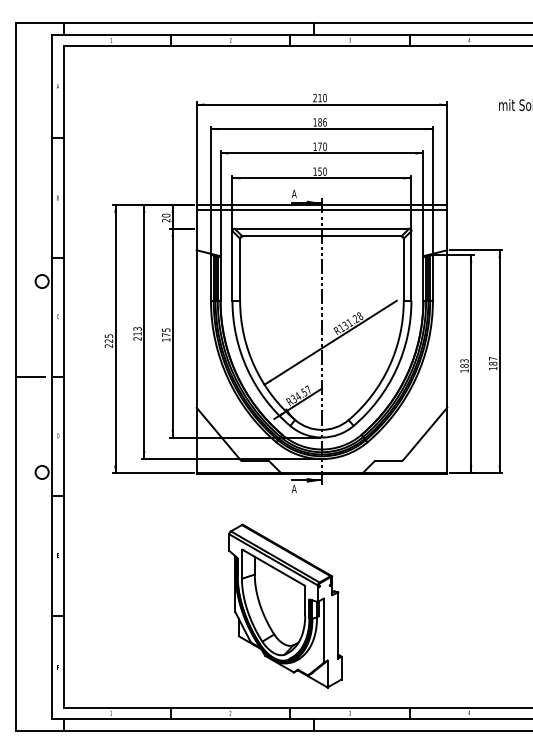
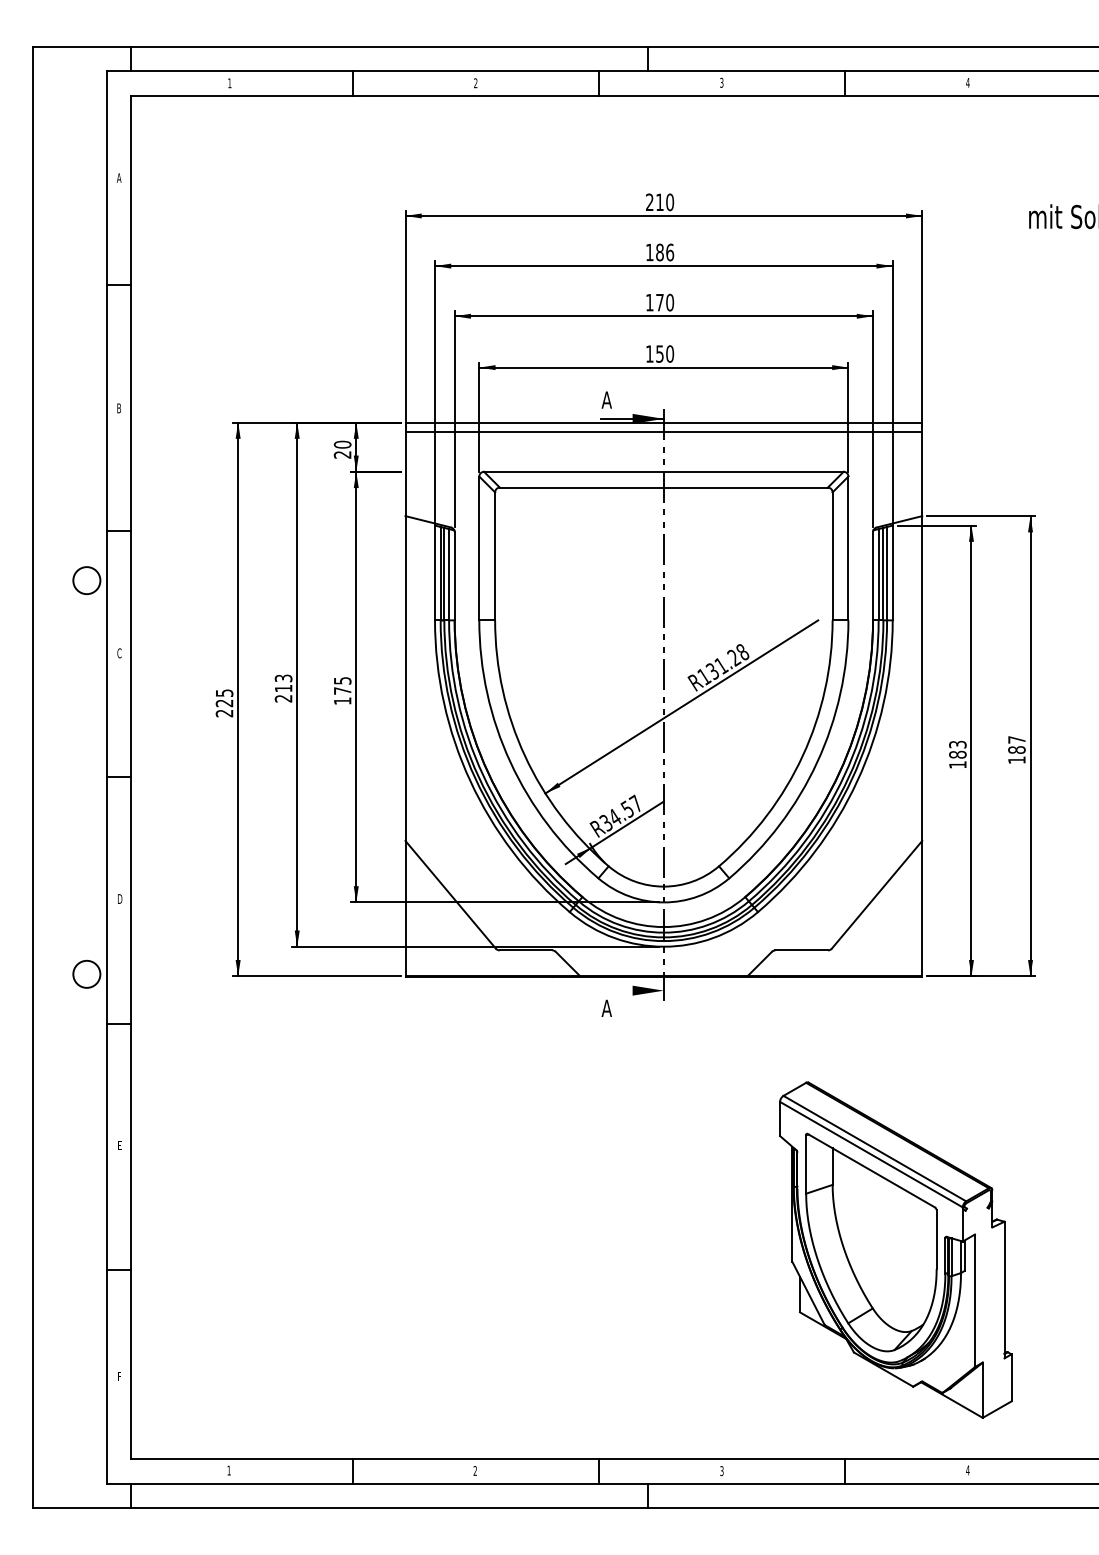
line: (29, 377) -> (60, 778), removed
line: (306, 480) -> (631, 990), removed
part: (285, 605) -> (895, 1248), moved

